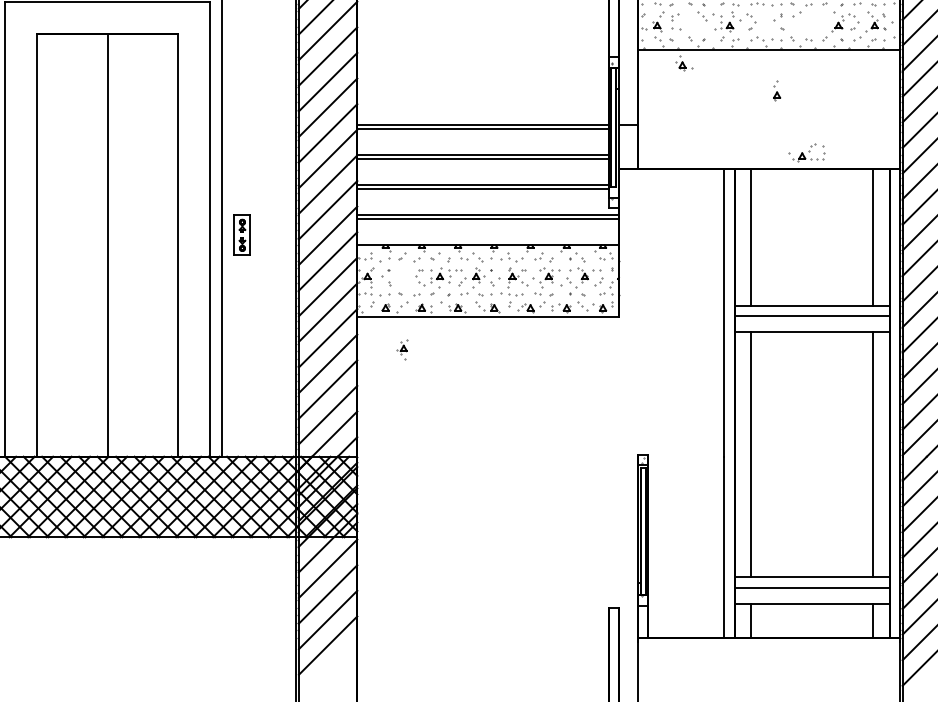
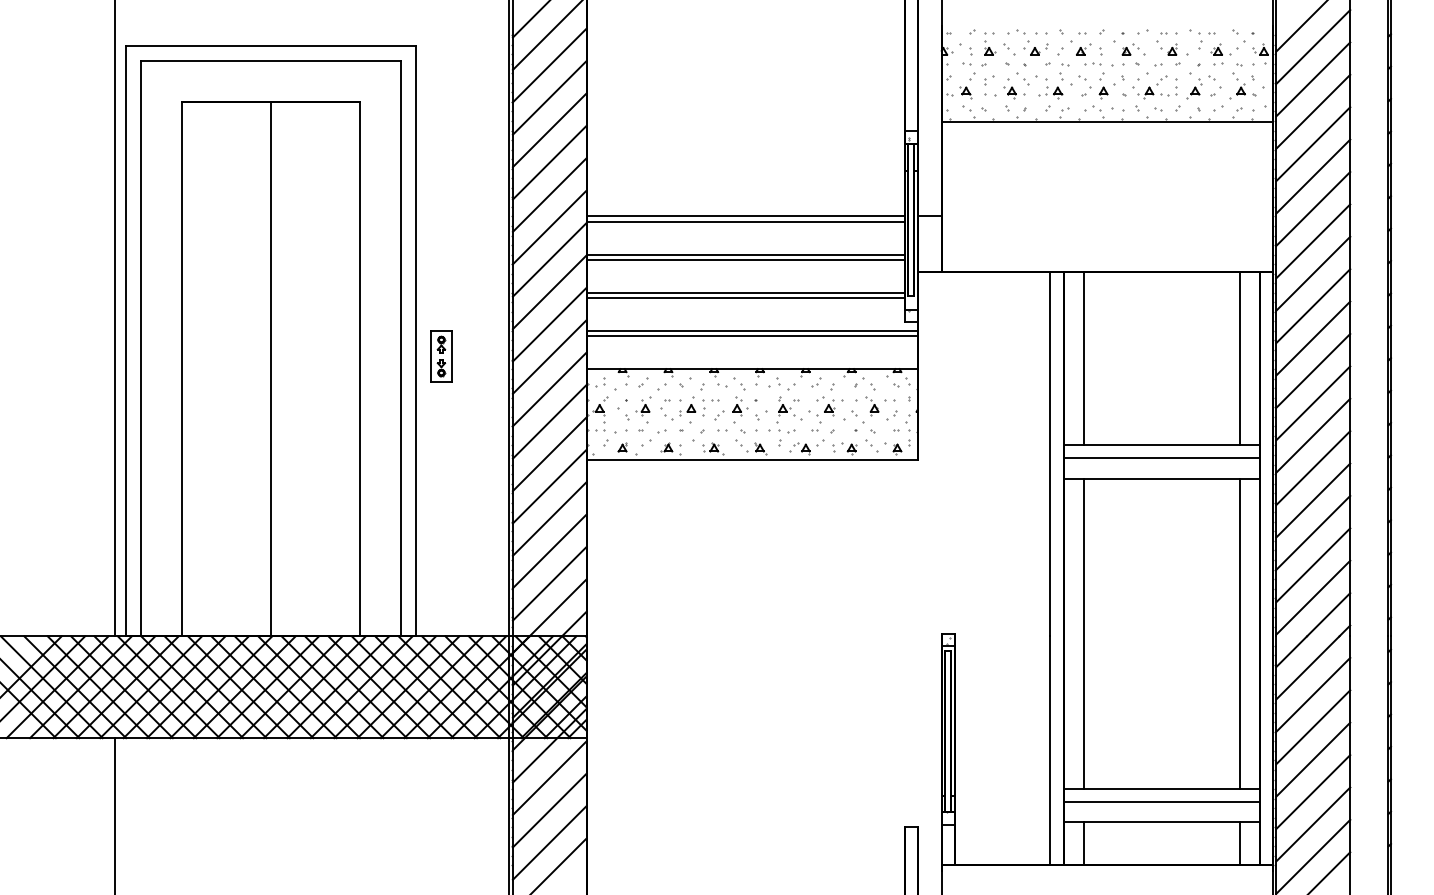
part: (684, 63) -> (1014, 88), moved
part: (776, 90) -> (1103, 85), moved
part: (806, 153) -> (1154, 87), moved
part: (402, 349) -> (643, 409), moved

